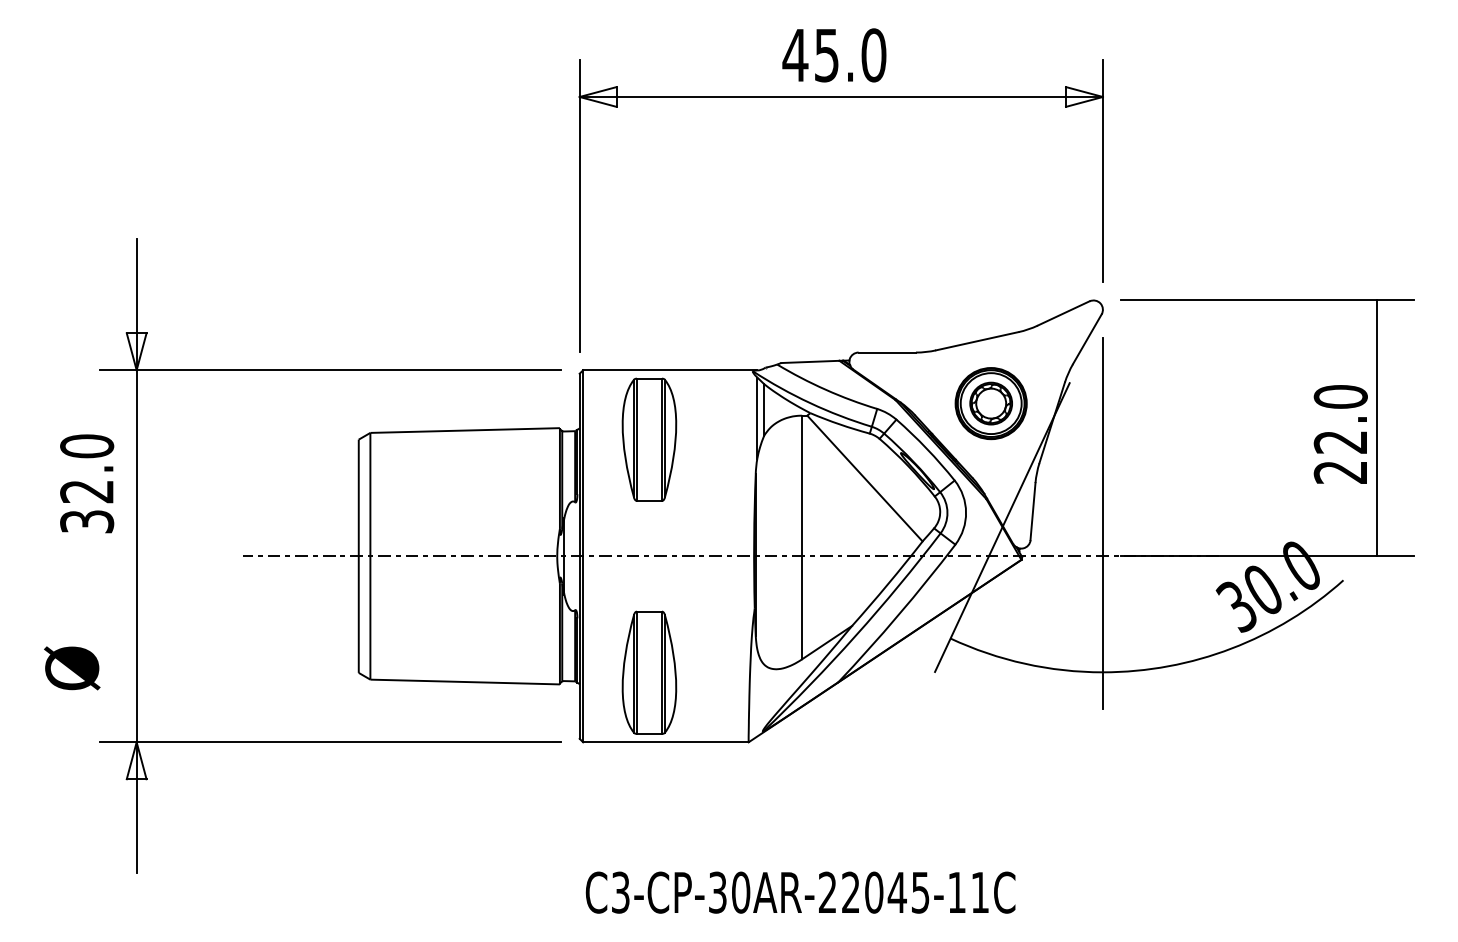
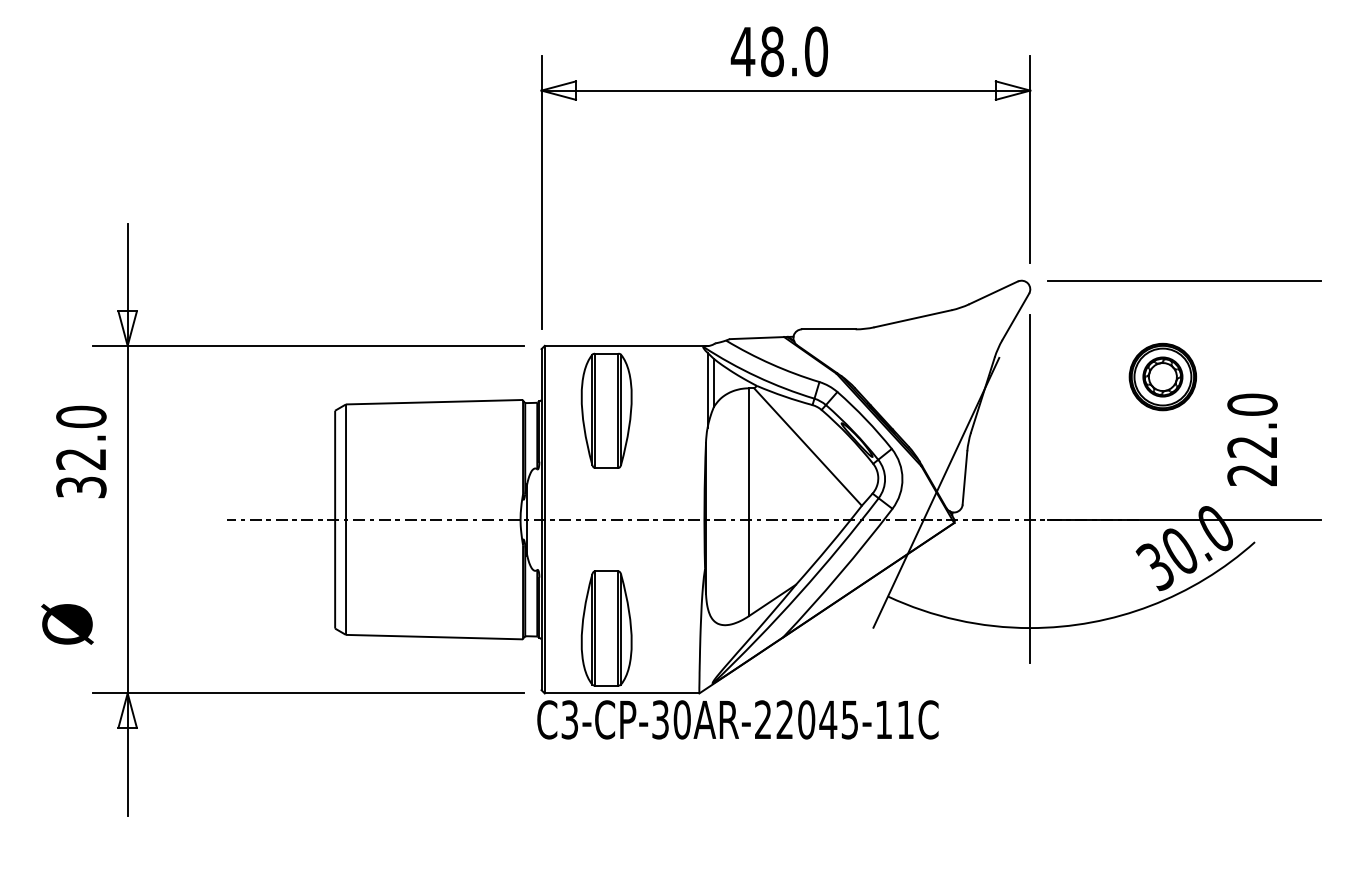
text: (826, 55) -> (772, 51), 45.0 -> 48.0
part: (990, 403) -> (1162, 376), moved
line: (1377, 427) -> (1286, 399), removed
text: (1340, 434) -> (1252, 439), moved
text: (800, 892) -> (737, 719), moved

